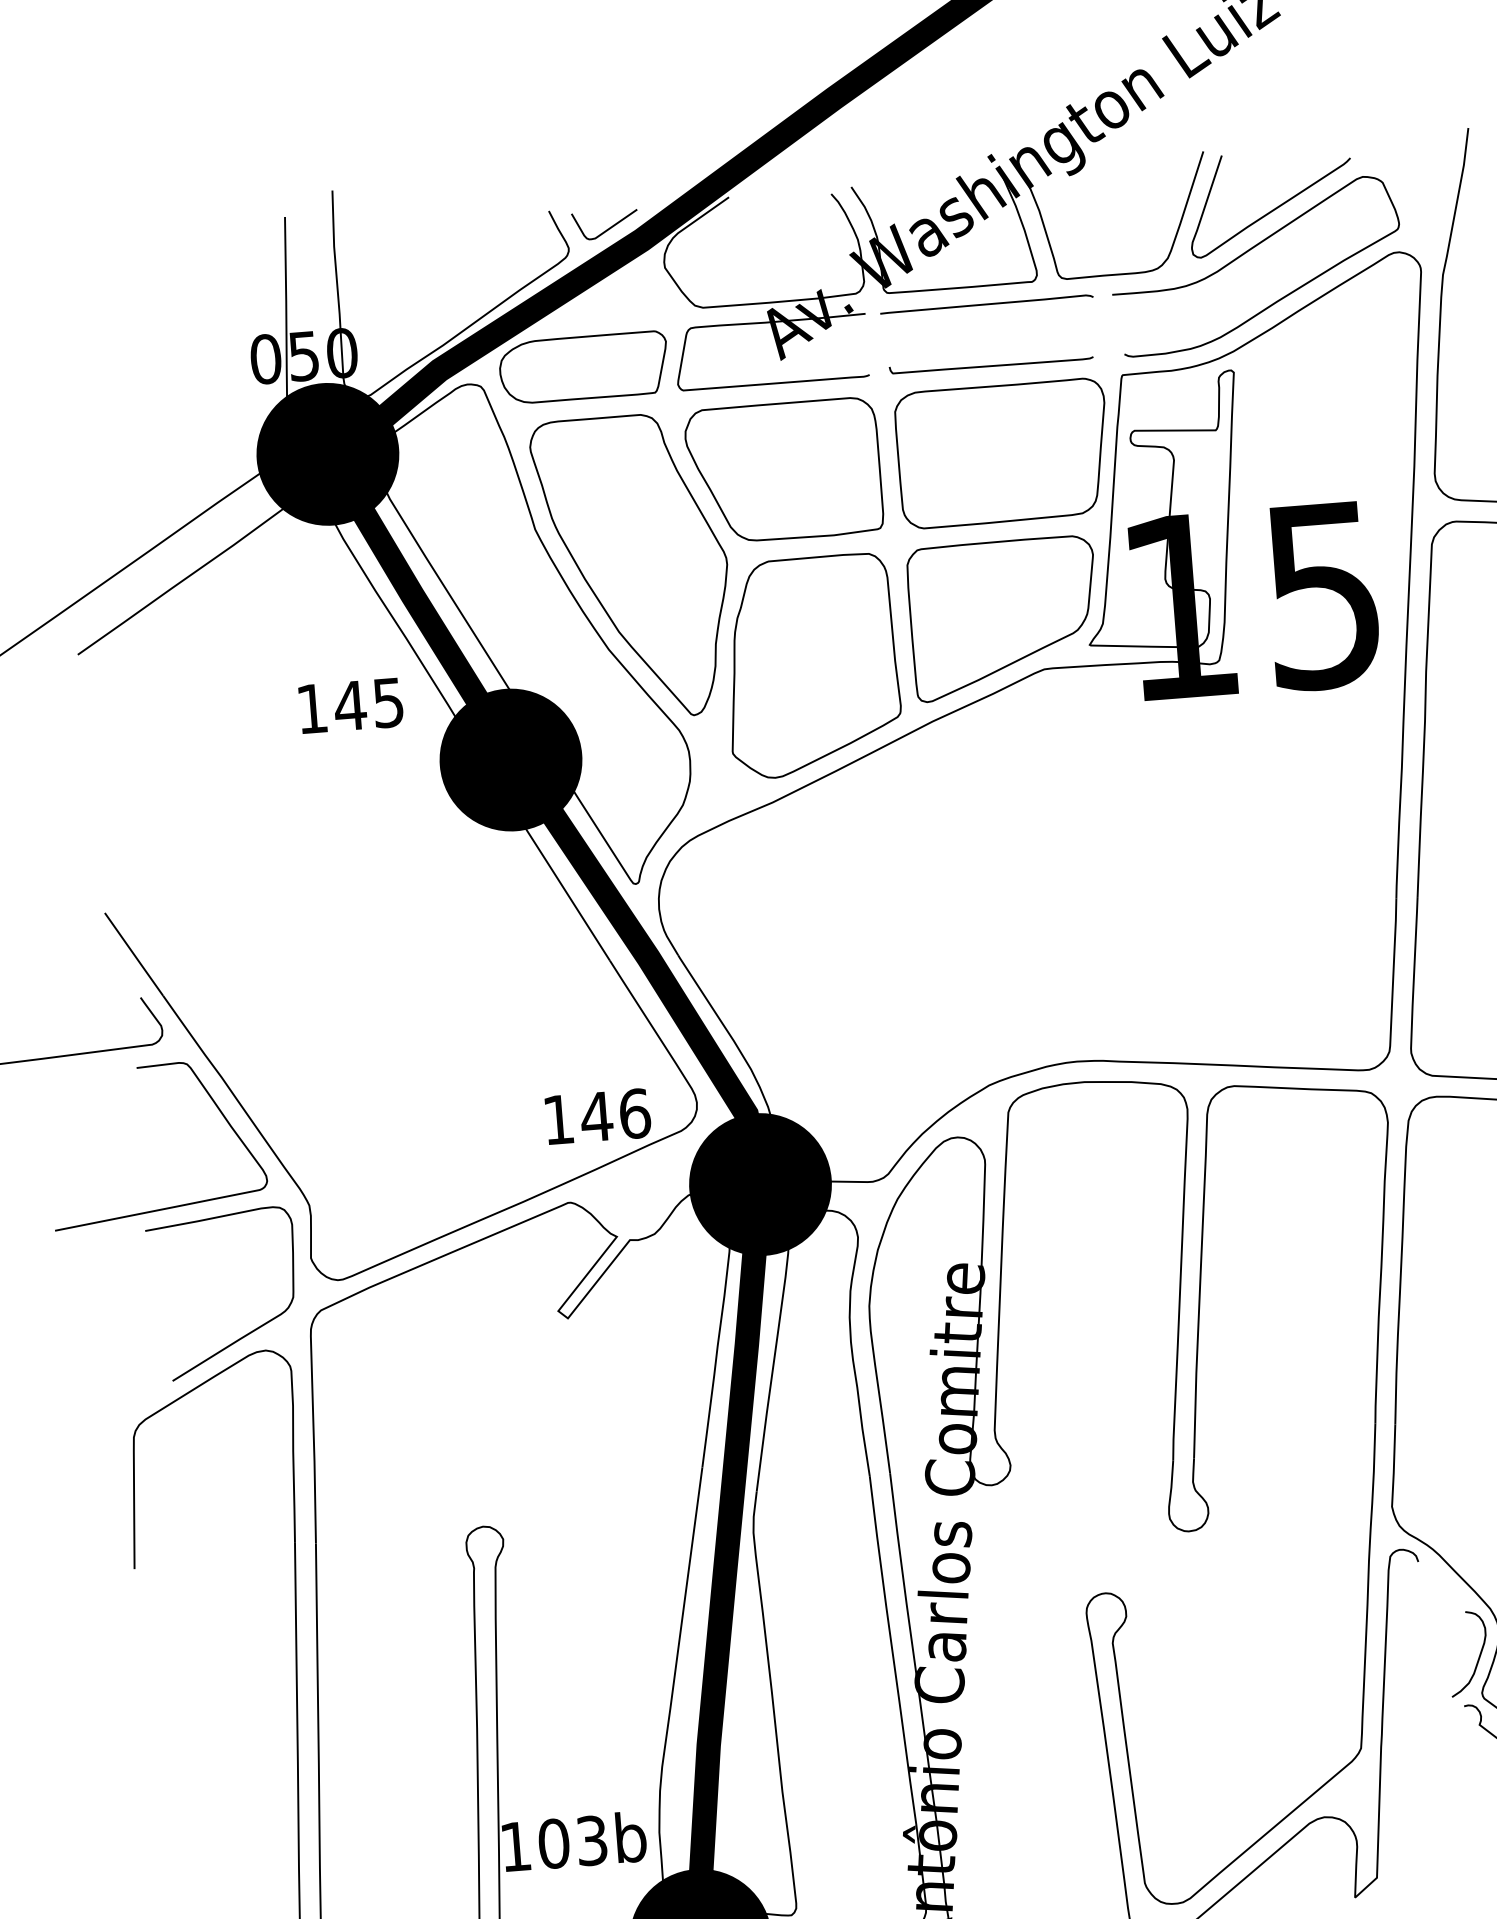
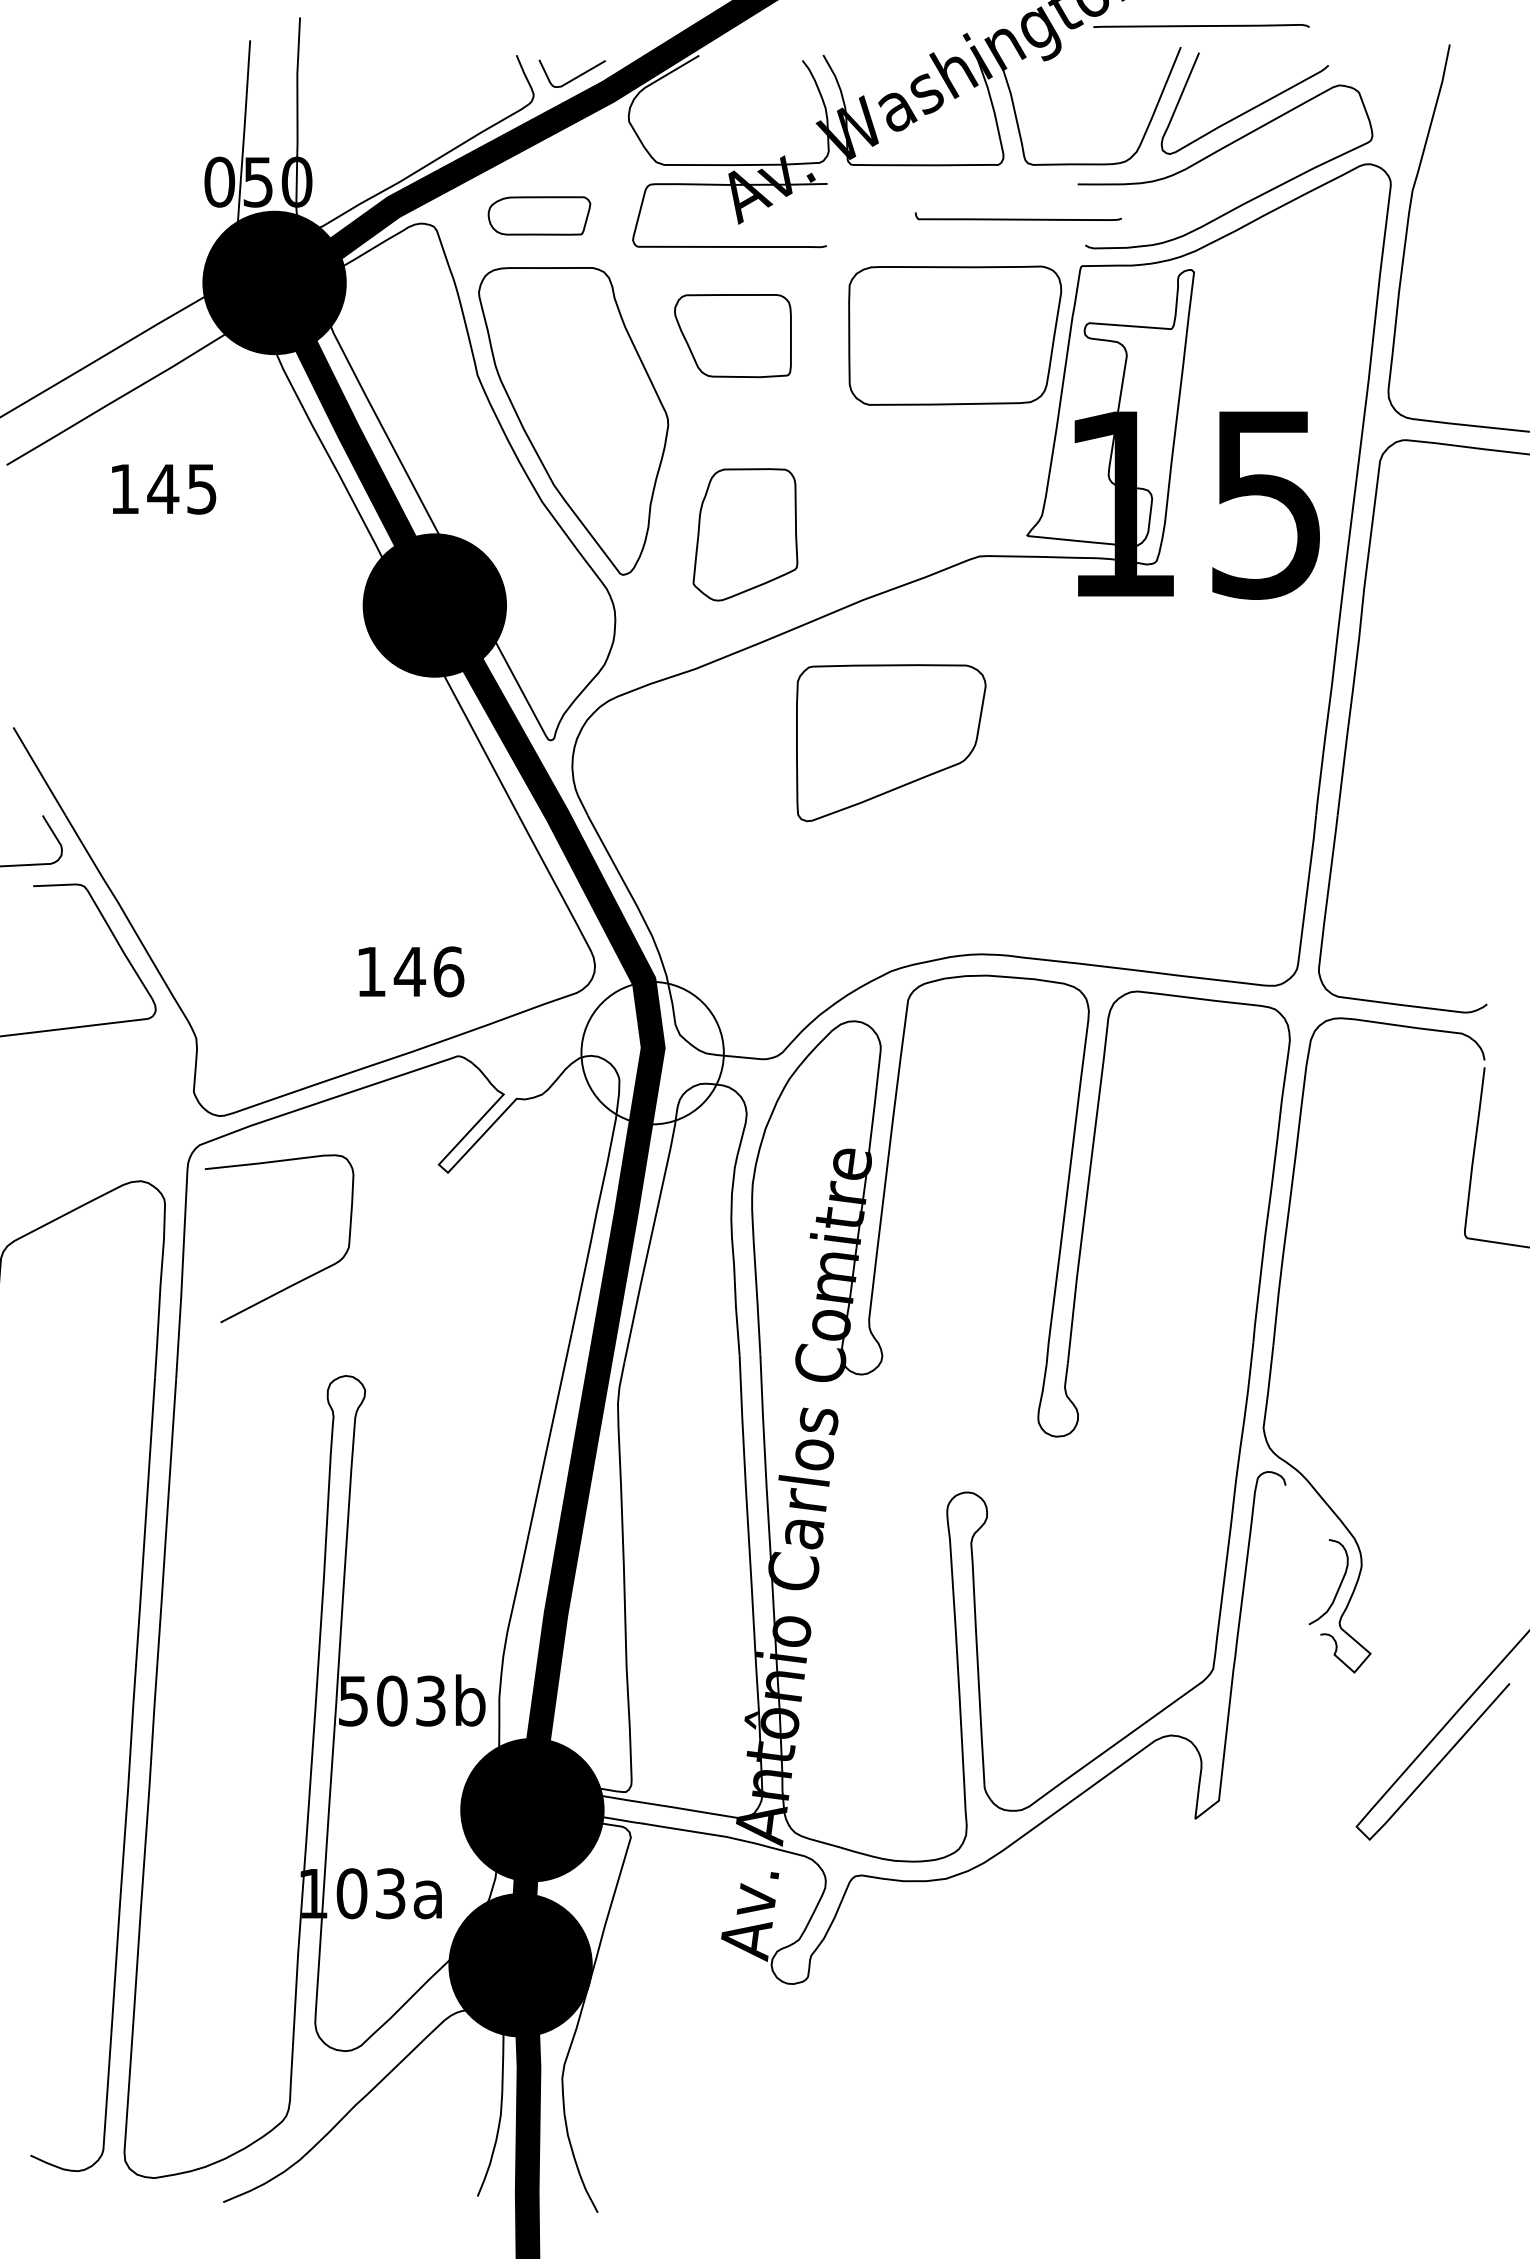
curve: (986, 303) -> (1201, 25), moved
curve: (990, 365) -> (1017, 218), moved
part: (583, 367) -> (539, 215), size x0.6
part: (783, 470) -> (732, 335), size x0.6
part: (1004, 618) -> (891, 743), moved
part: (811, 665) -> (745, 534), size x0.6
text: (351, 706) -> (164, 489), moved
text: (598, 1116) -> (411, 971), moved
fill: (760, 1183) -> (652, 1052), removed
curve: (247, 1333) -> (299, 1280), moved
text: (515, 1847) -> (353, 1701), 103b -> 503b

